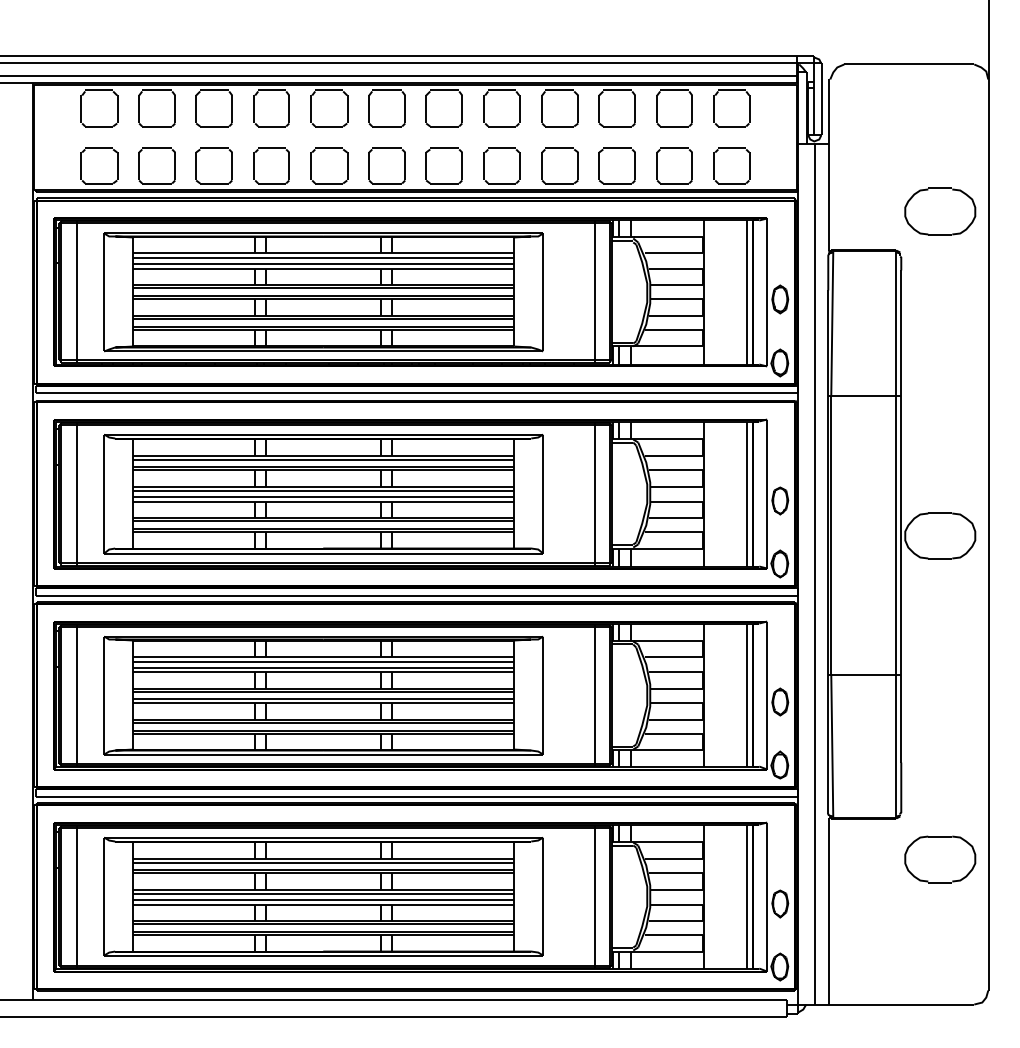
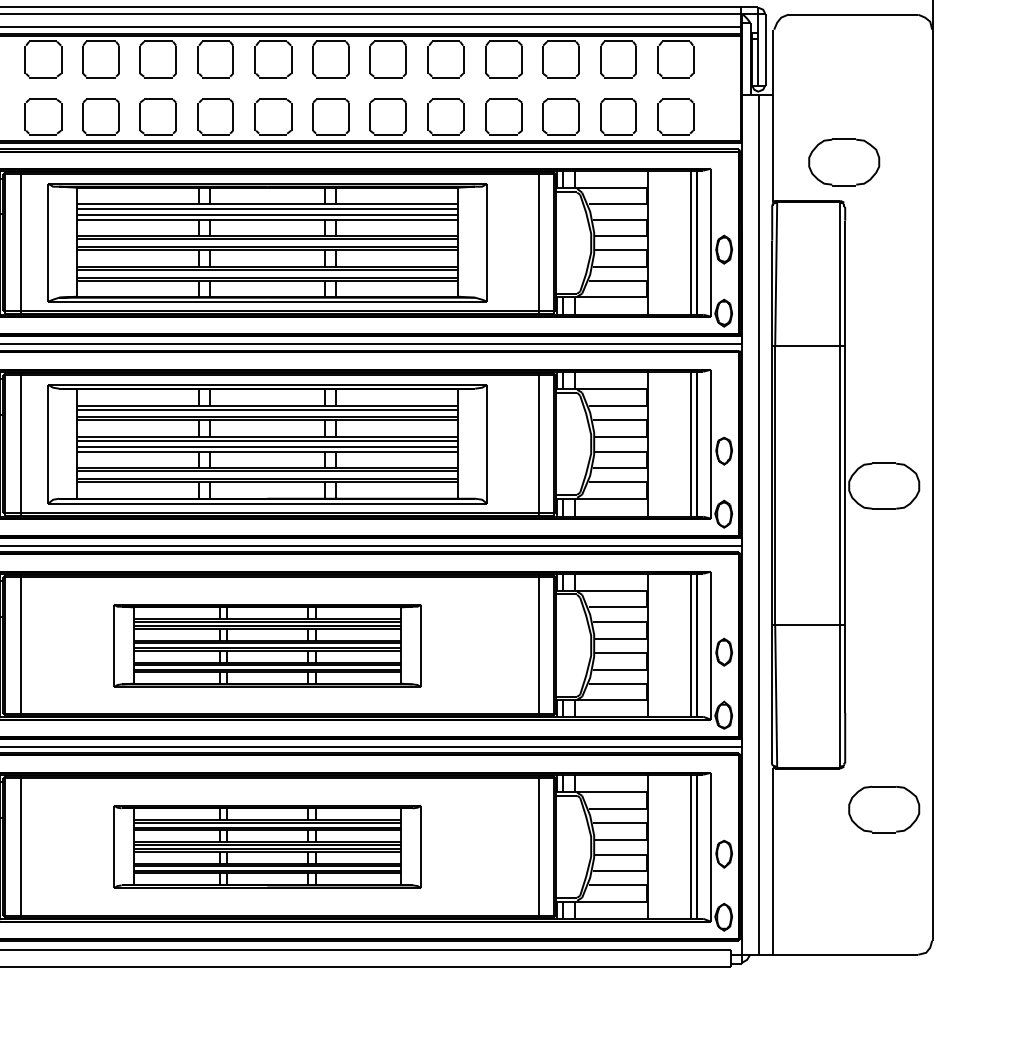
part: (940, 211) -> (844, 161), moved
part: (323, 695) -> (267, 645), size x0.7
part: (323, 896) -> (267, 846), size x0.7

